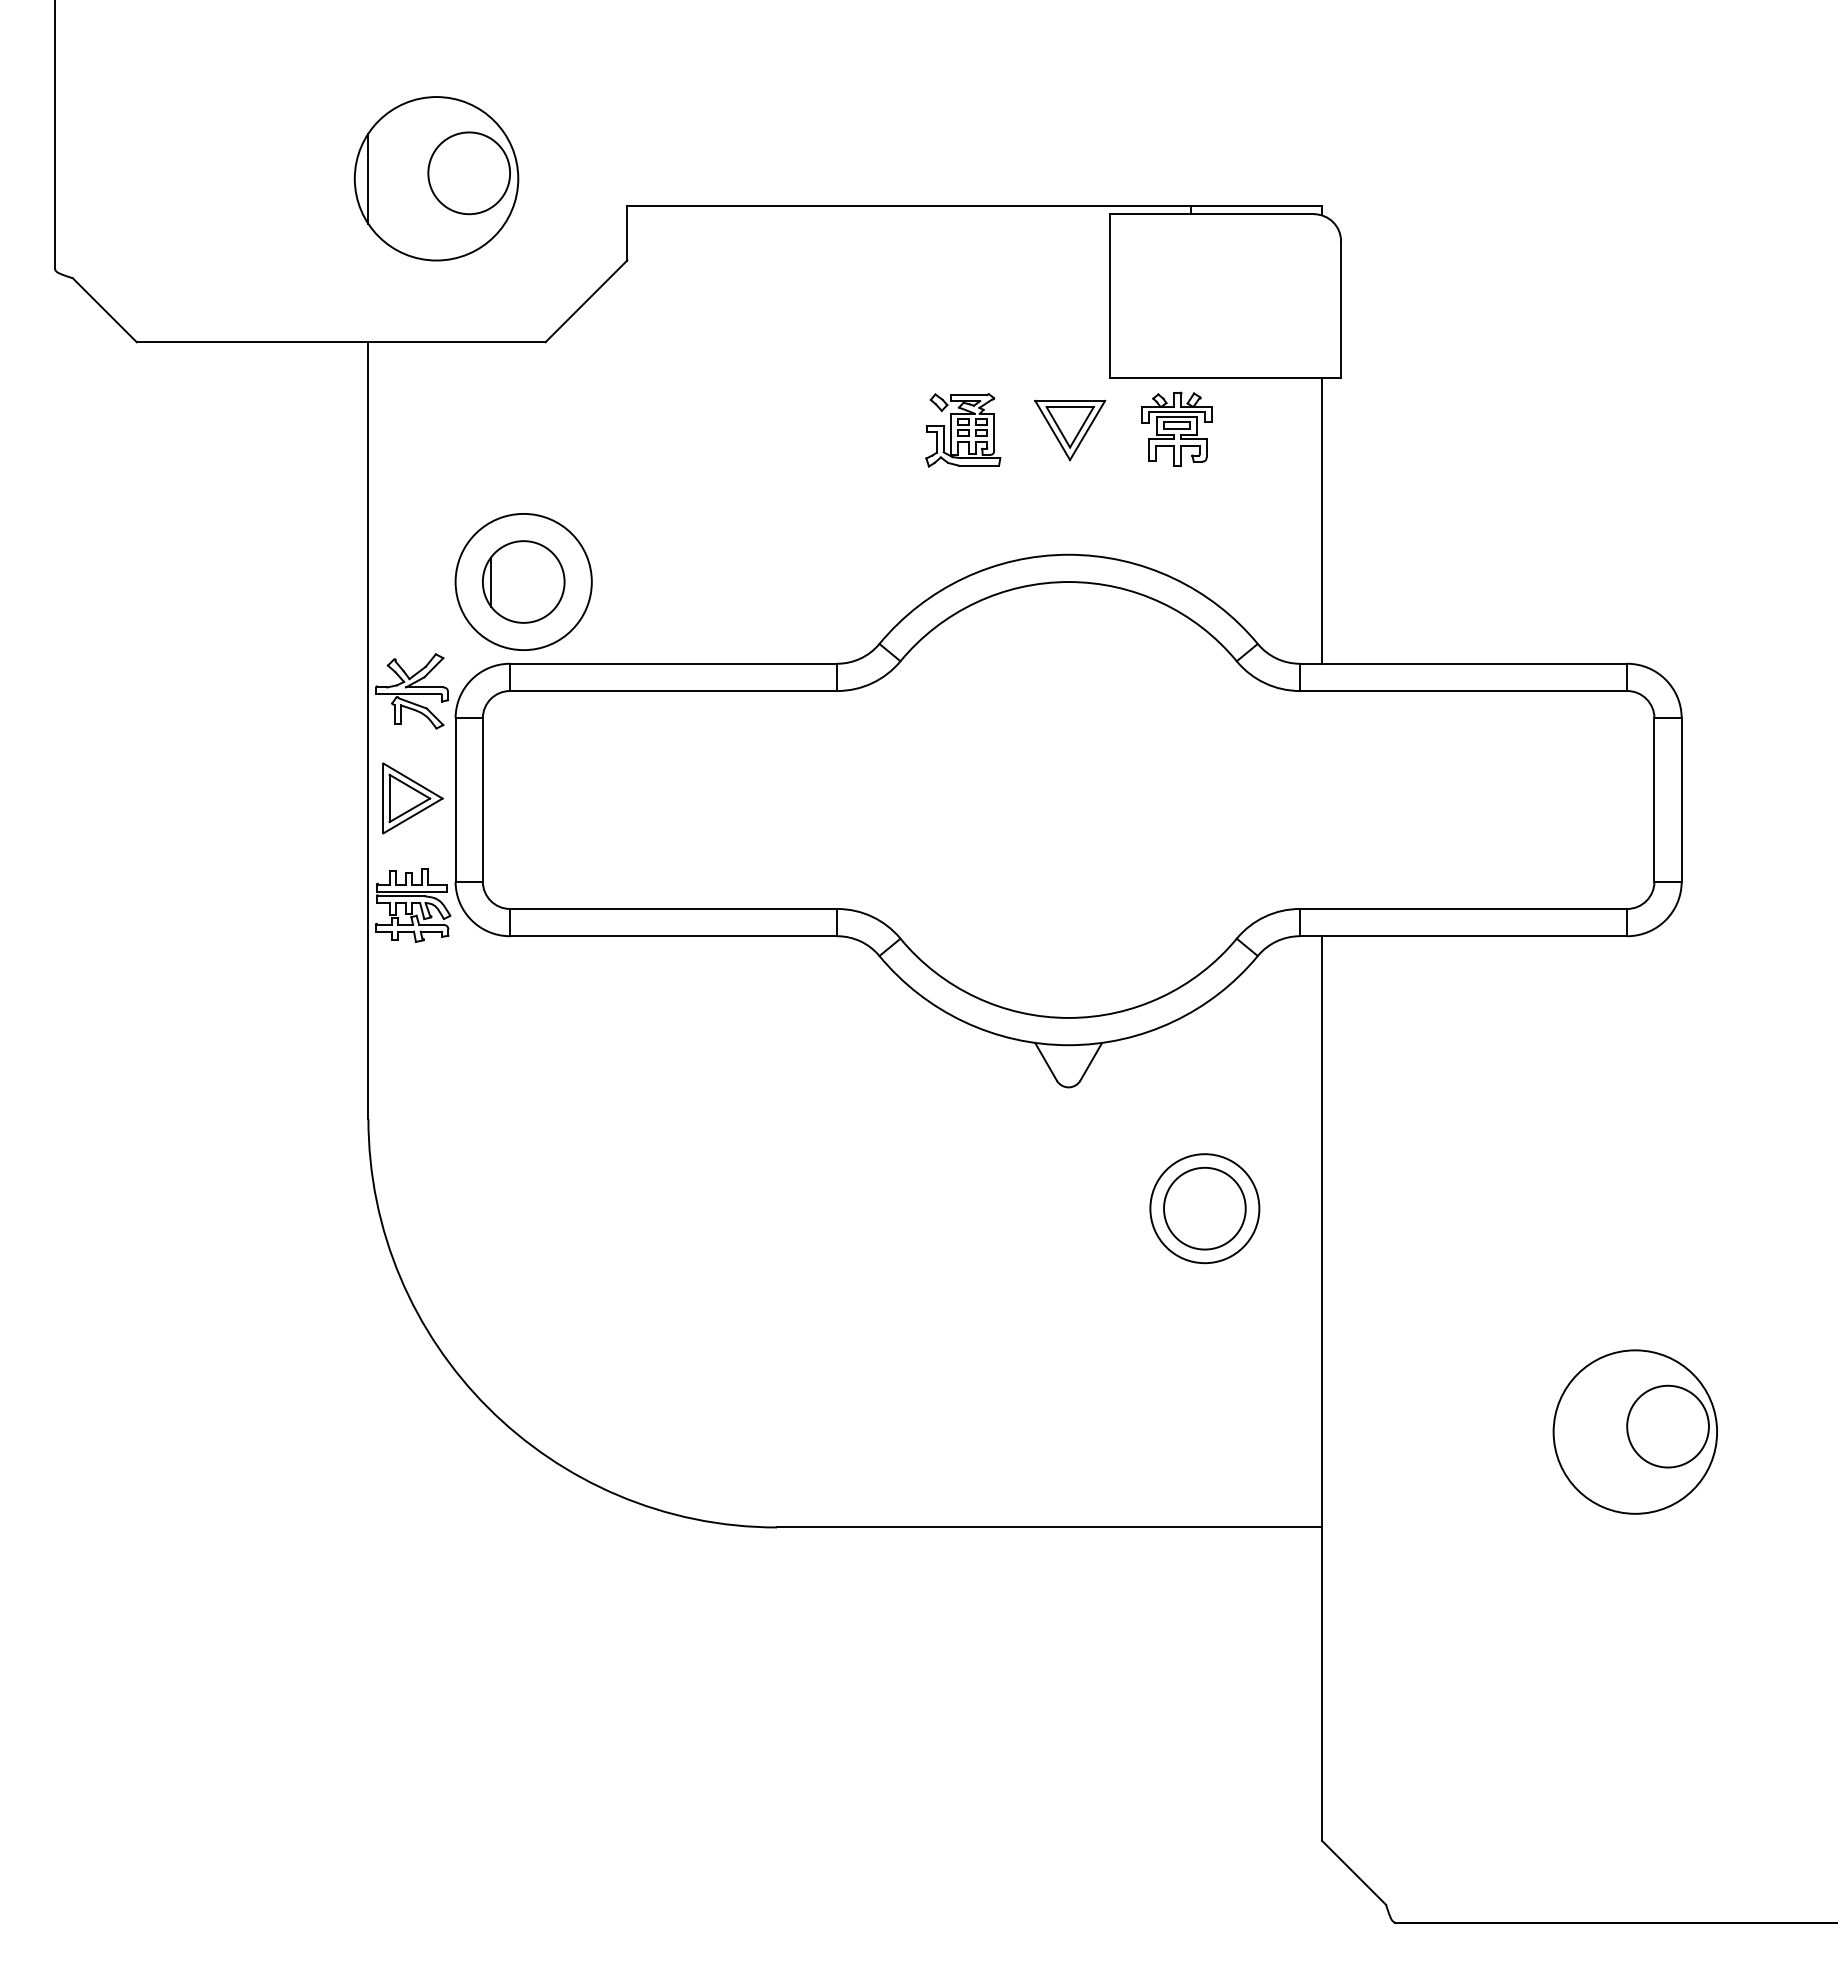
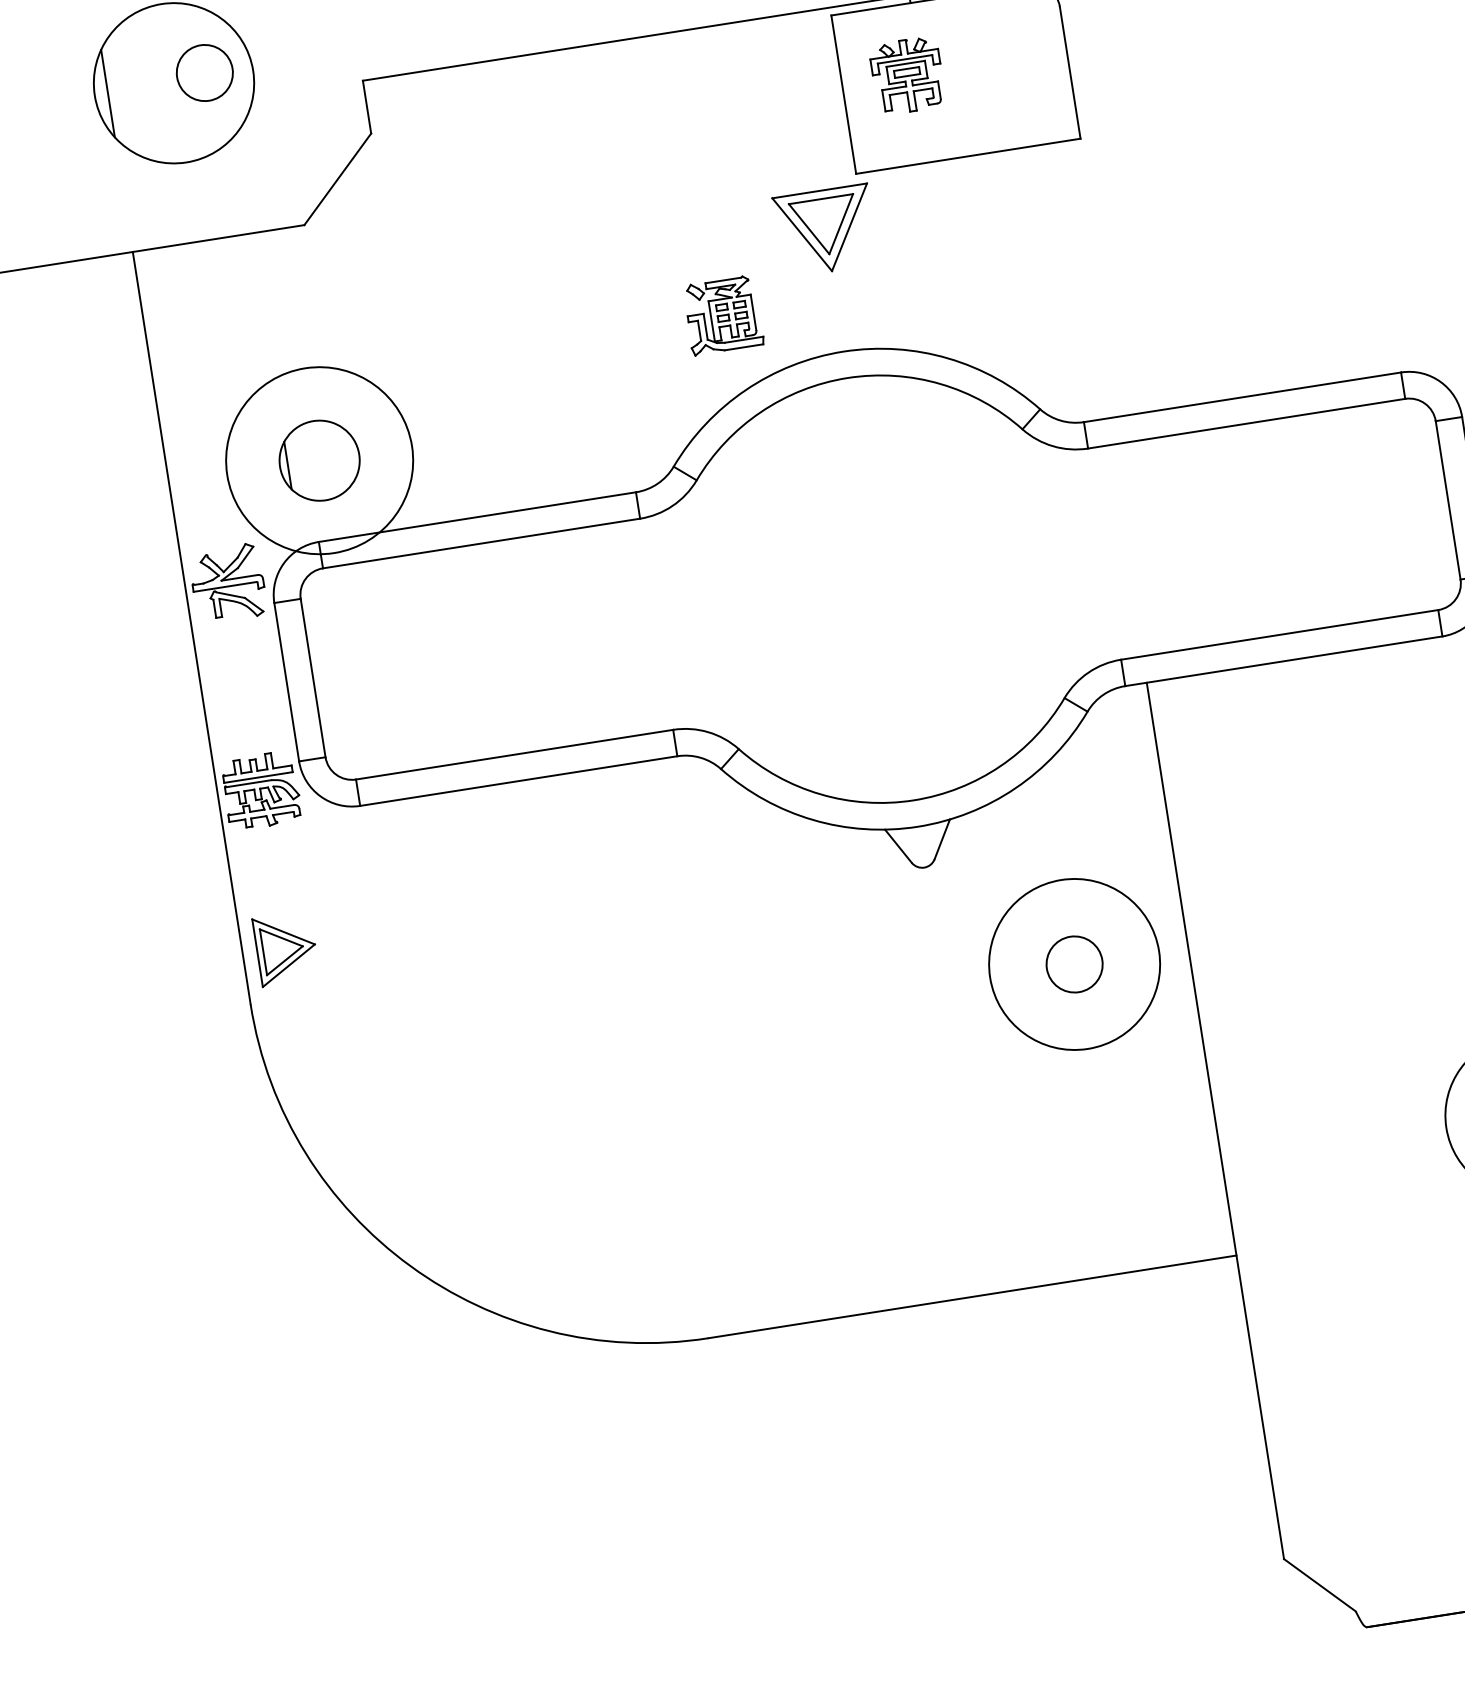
circle: (469, 173) -> (205, 73), size x0.7
part: (1176, 428) -> (907, 75), moved
part: (963, 430) -> (723, 315), moved
part: (1070, 430) -> (826, 230), size x1.4
line: (1322, 520) -> (1084, 279), removed
circle: (523, 581) -> (319, 460), size x1.4
part: (412, 798) -> (285, 948), moved
circle: (1204, 1208) -> (1074, 964), size x0.7
circle: (1204, 1208) -> (1074, 964), size x1.6

